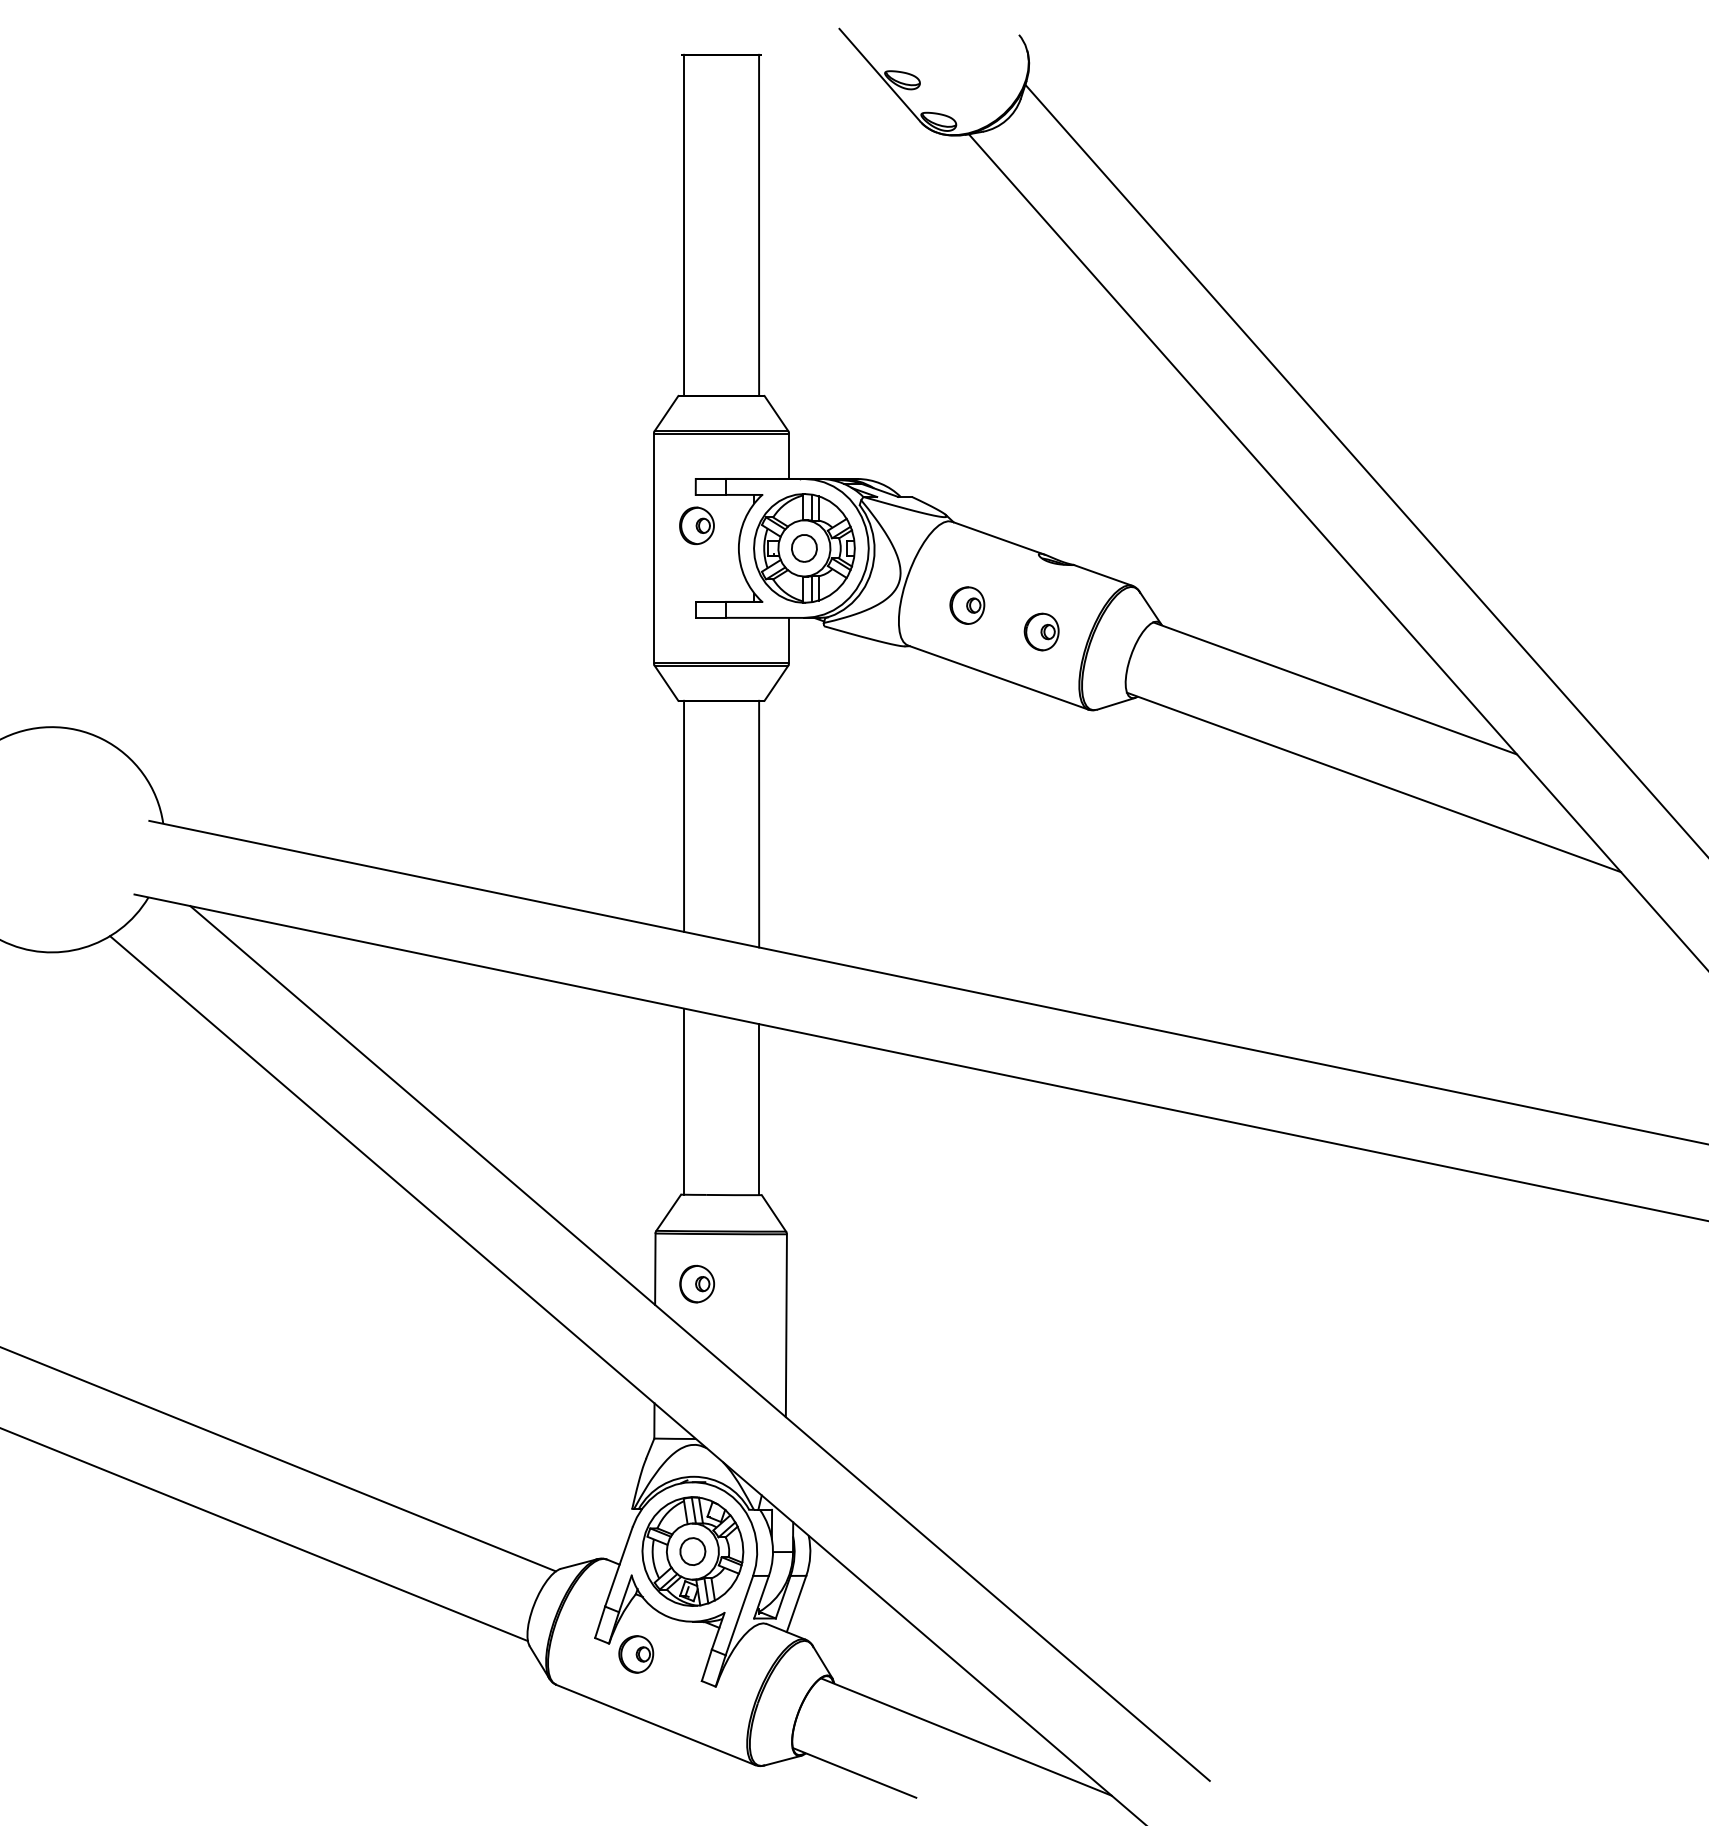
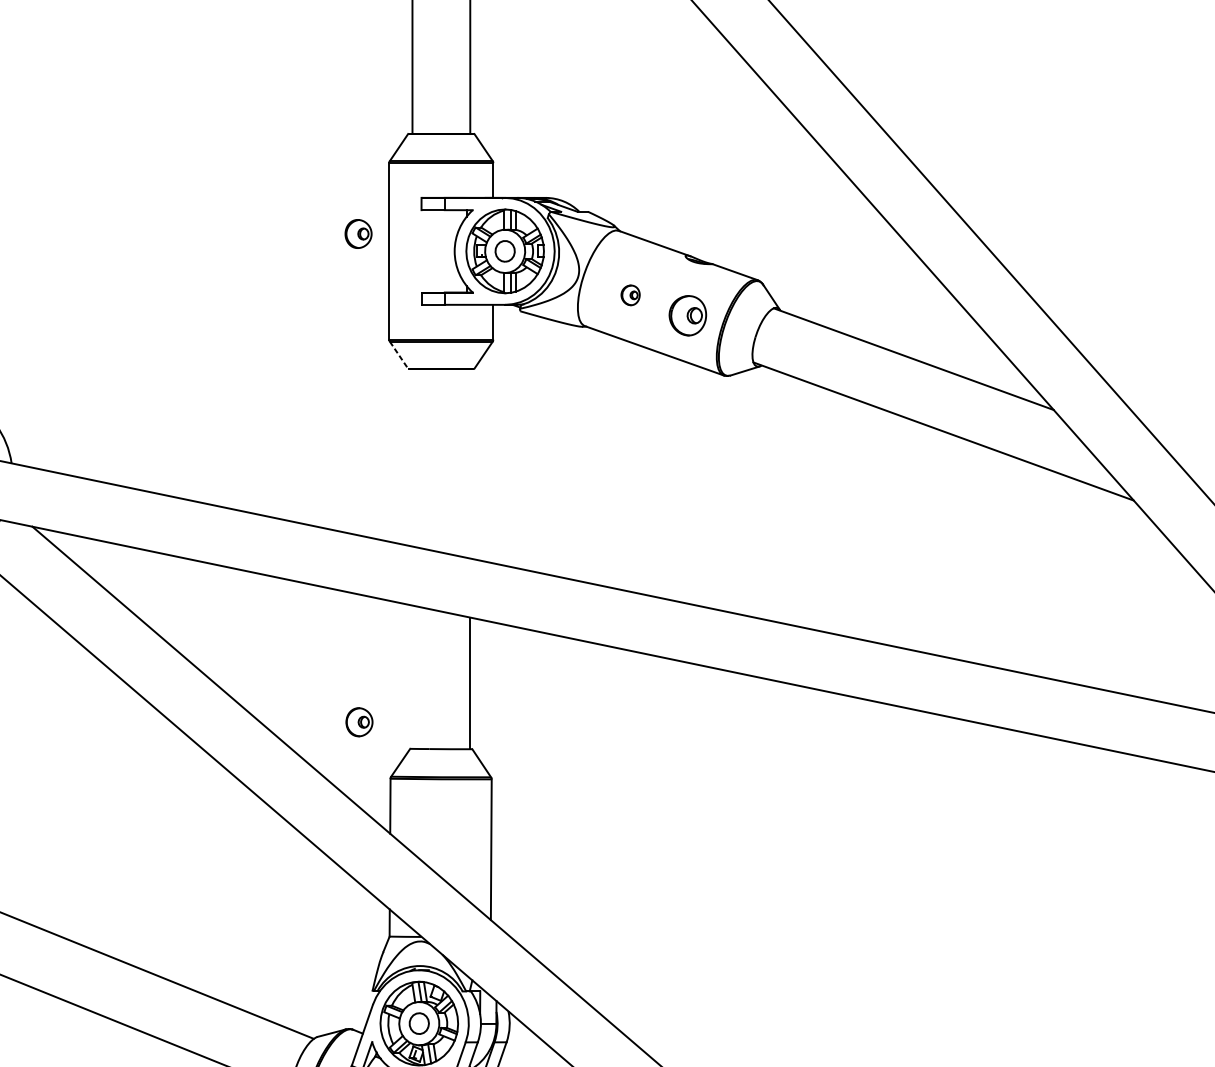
part: (696, 525) -> (358, 233), moved
part: (967, 605) -> (630, 295), size x0.7
part: (1041, 631) -> (687, 315), size x1.4
line: (666, 683) -> (398, 355), solid -> dashed
line: (684, 815) -> (412, 456), removed
line: (759, 823) -> (470, 463), removed
line: (684, 1101) -> (412, 677), removed
part: (697, 1283) -> (359, 721), moved

